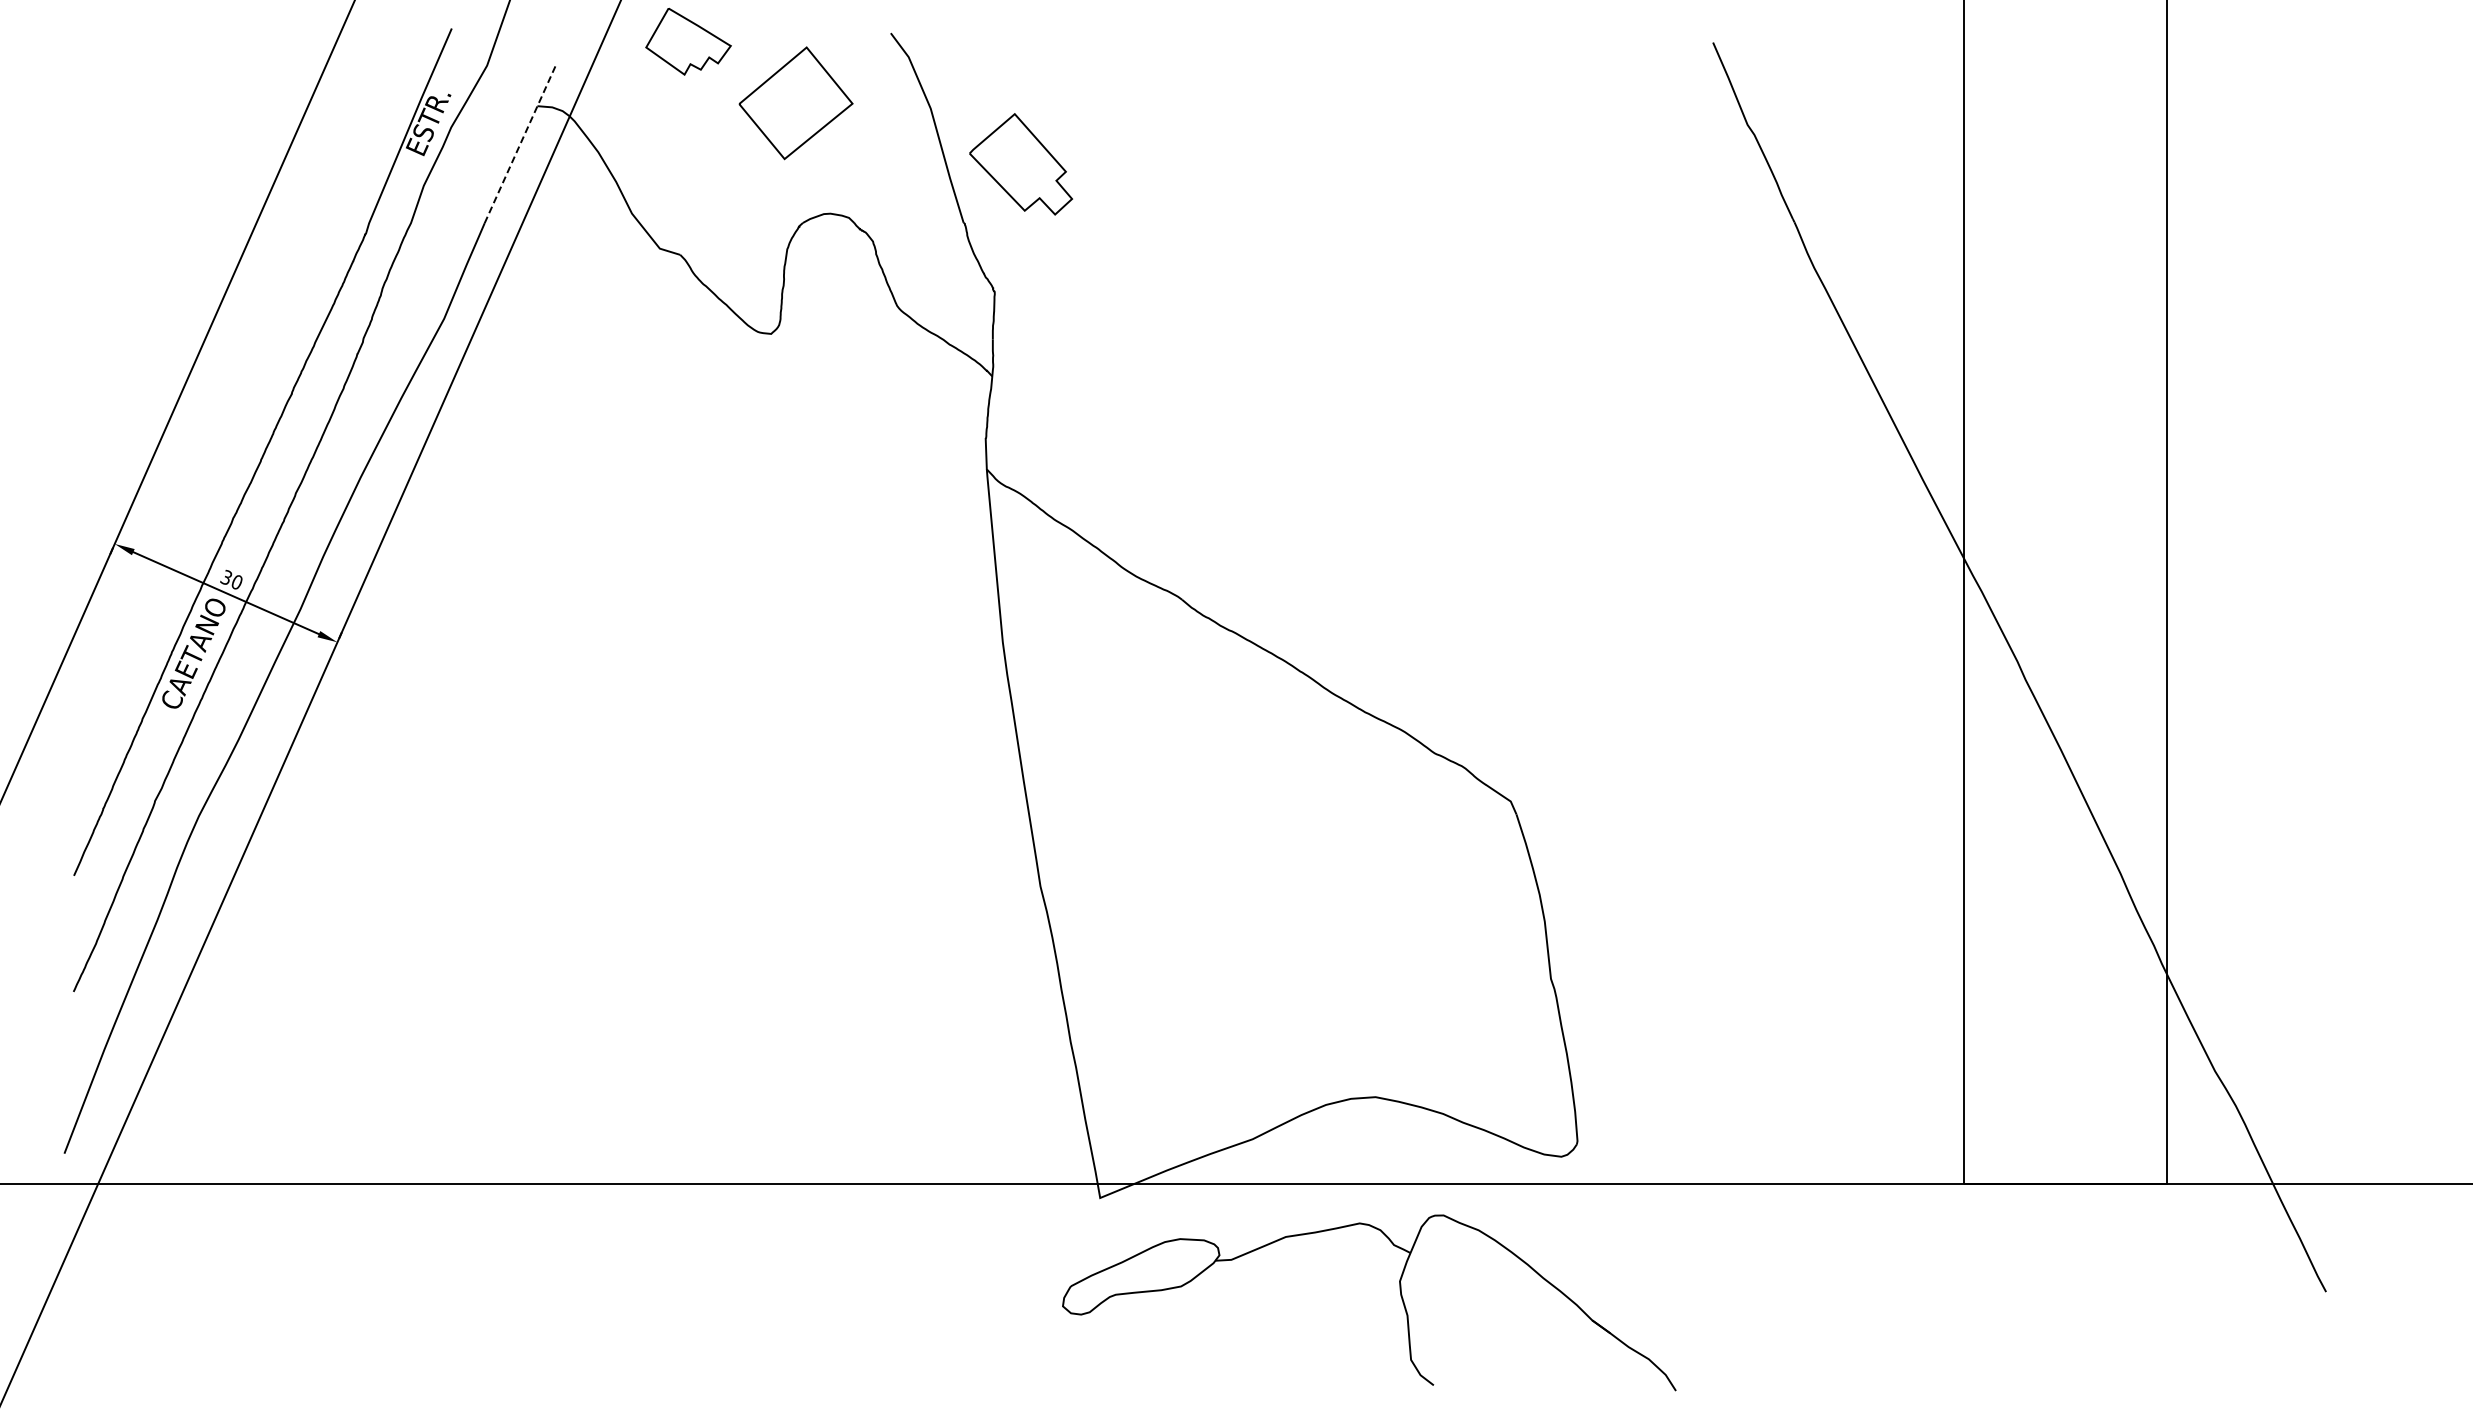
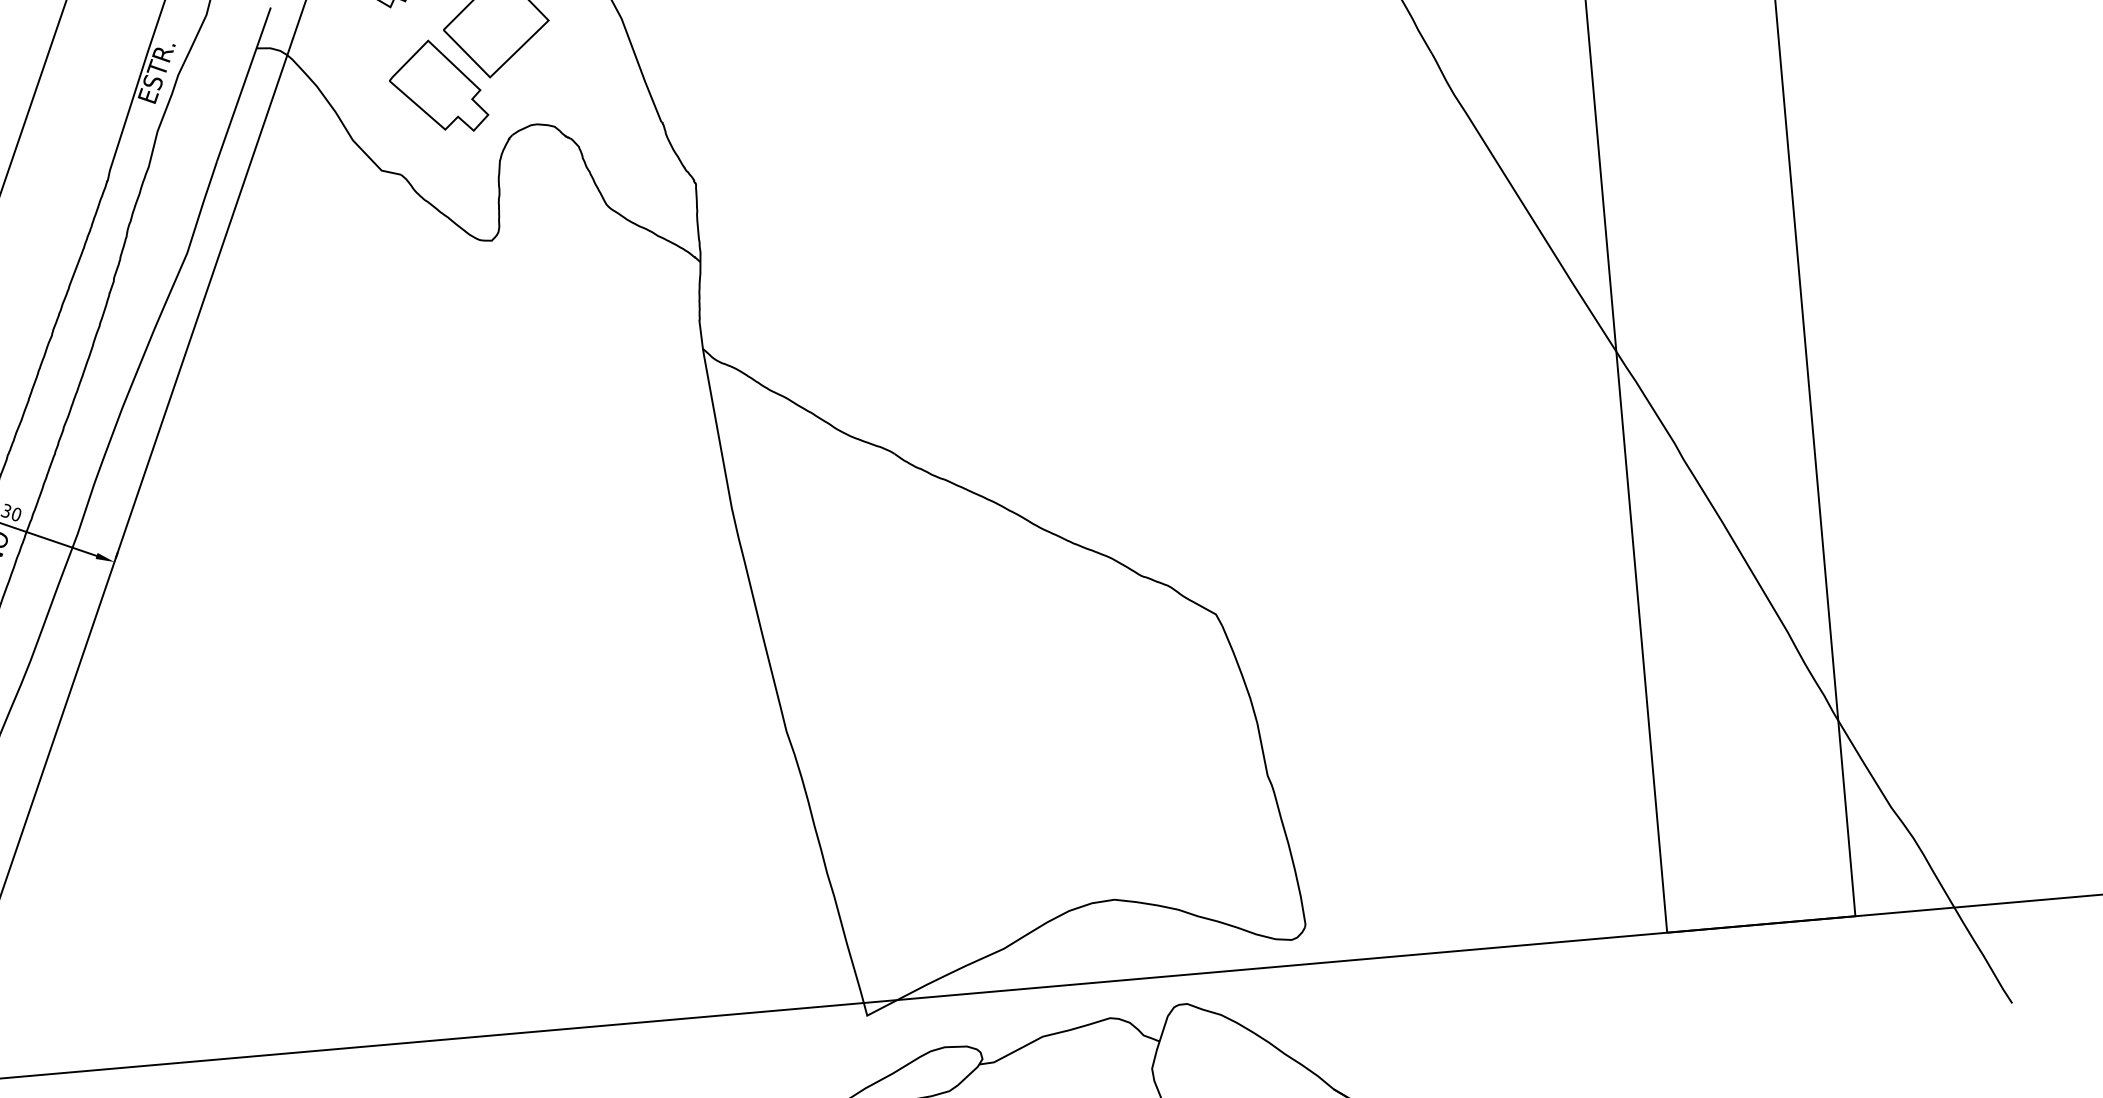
line: (520, 143) -> (243, 84), dashed -> solid
part: (1021, 164) -> (438, 86), moved

